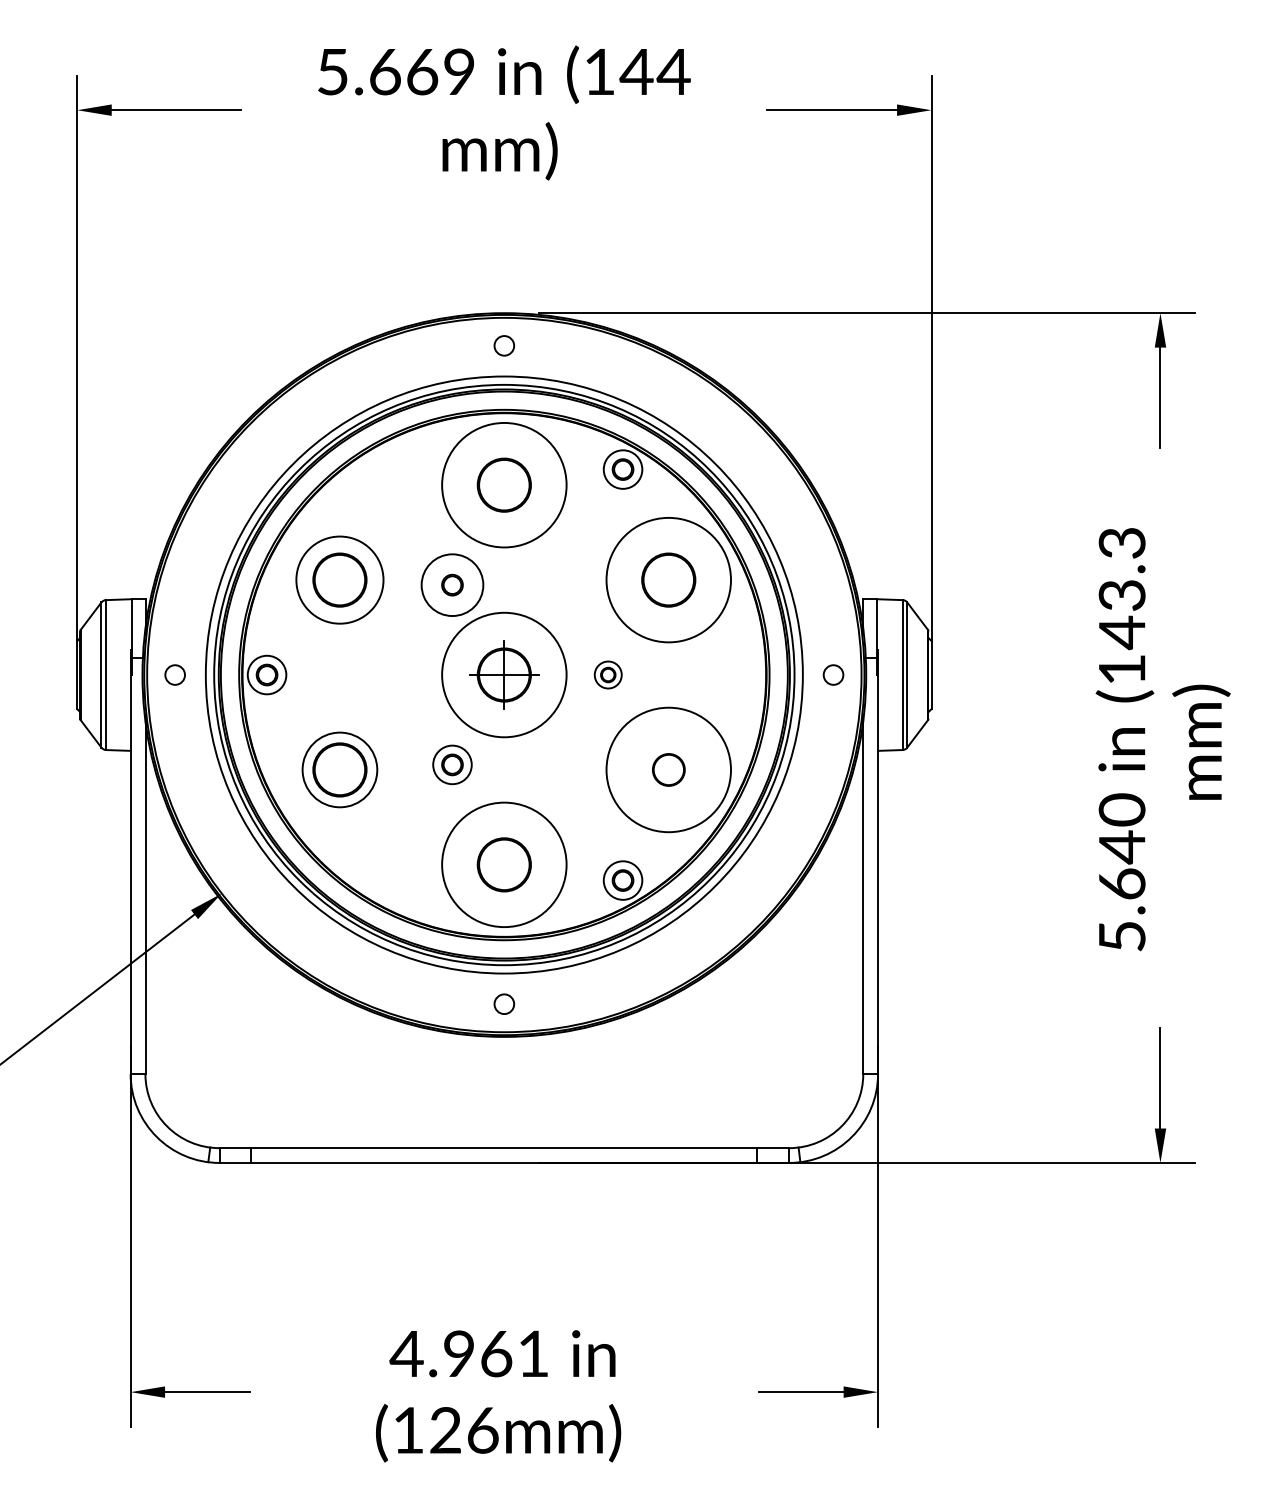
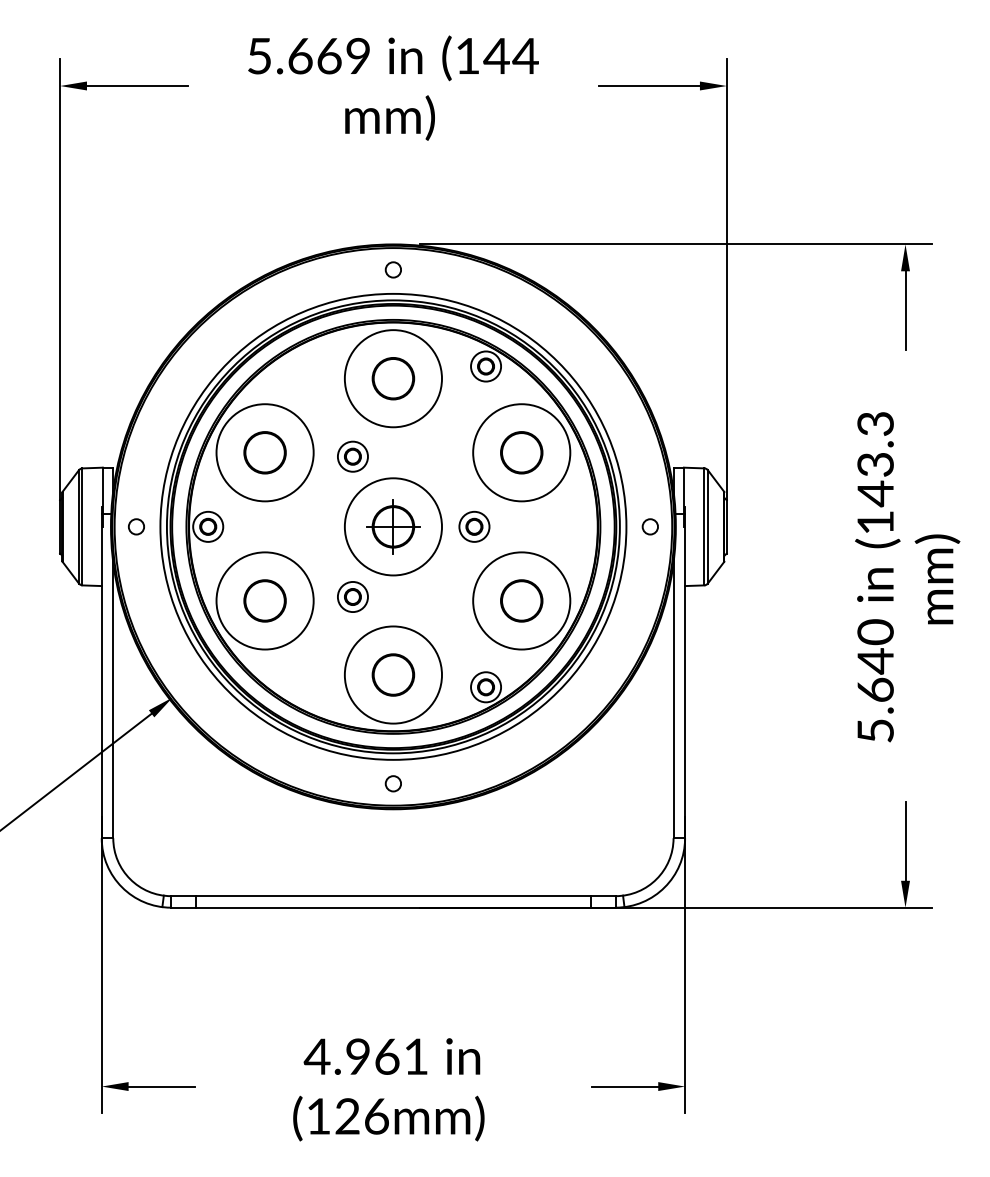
circle: (339, 579) -> (264, 452), size x1.43
circle: (452, 584) -> (352, 456), size x0.62
part: (608, 674) -> (474, 526), size x1.43
circle: (339, 769) -> (264, 600), size x1.67
circle: (668, 769) -> (521, 600), size x1.67

